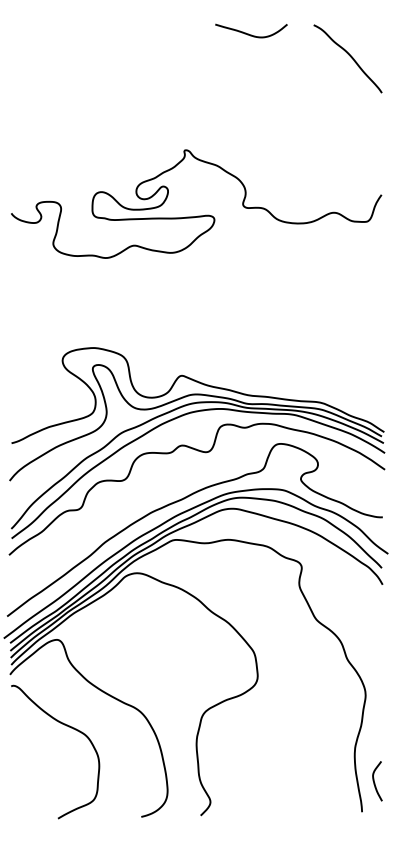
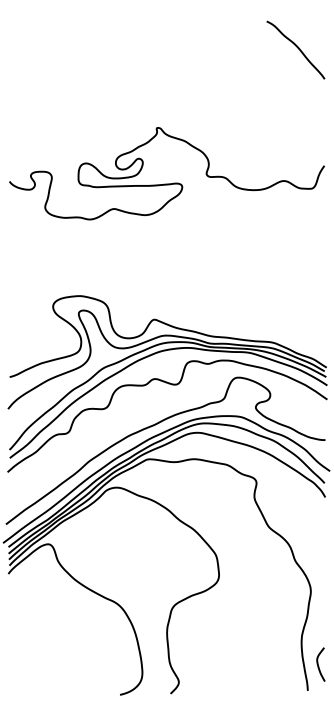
curve: (248, 33) -> (211, 28), removed
curve: (67, 727) -> (57, 618), removed

